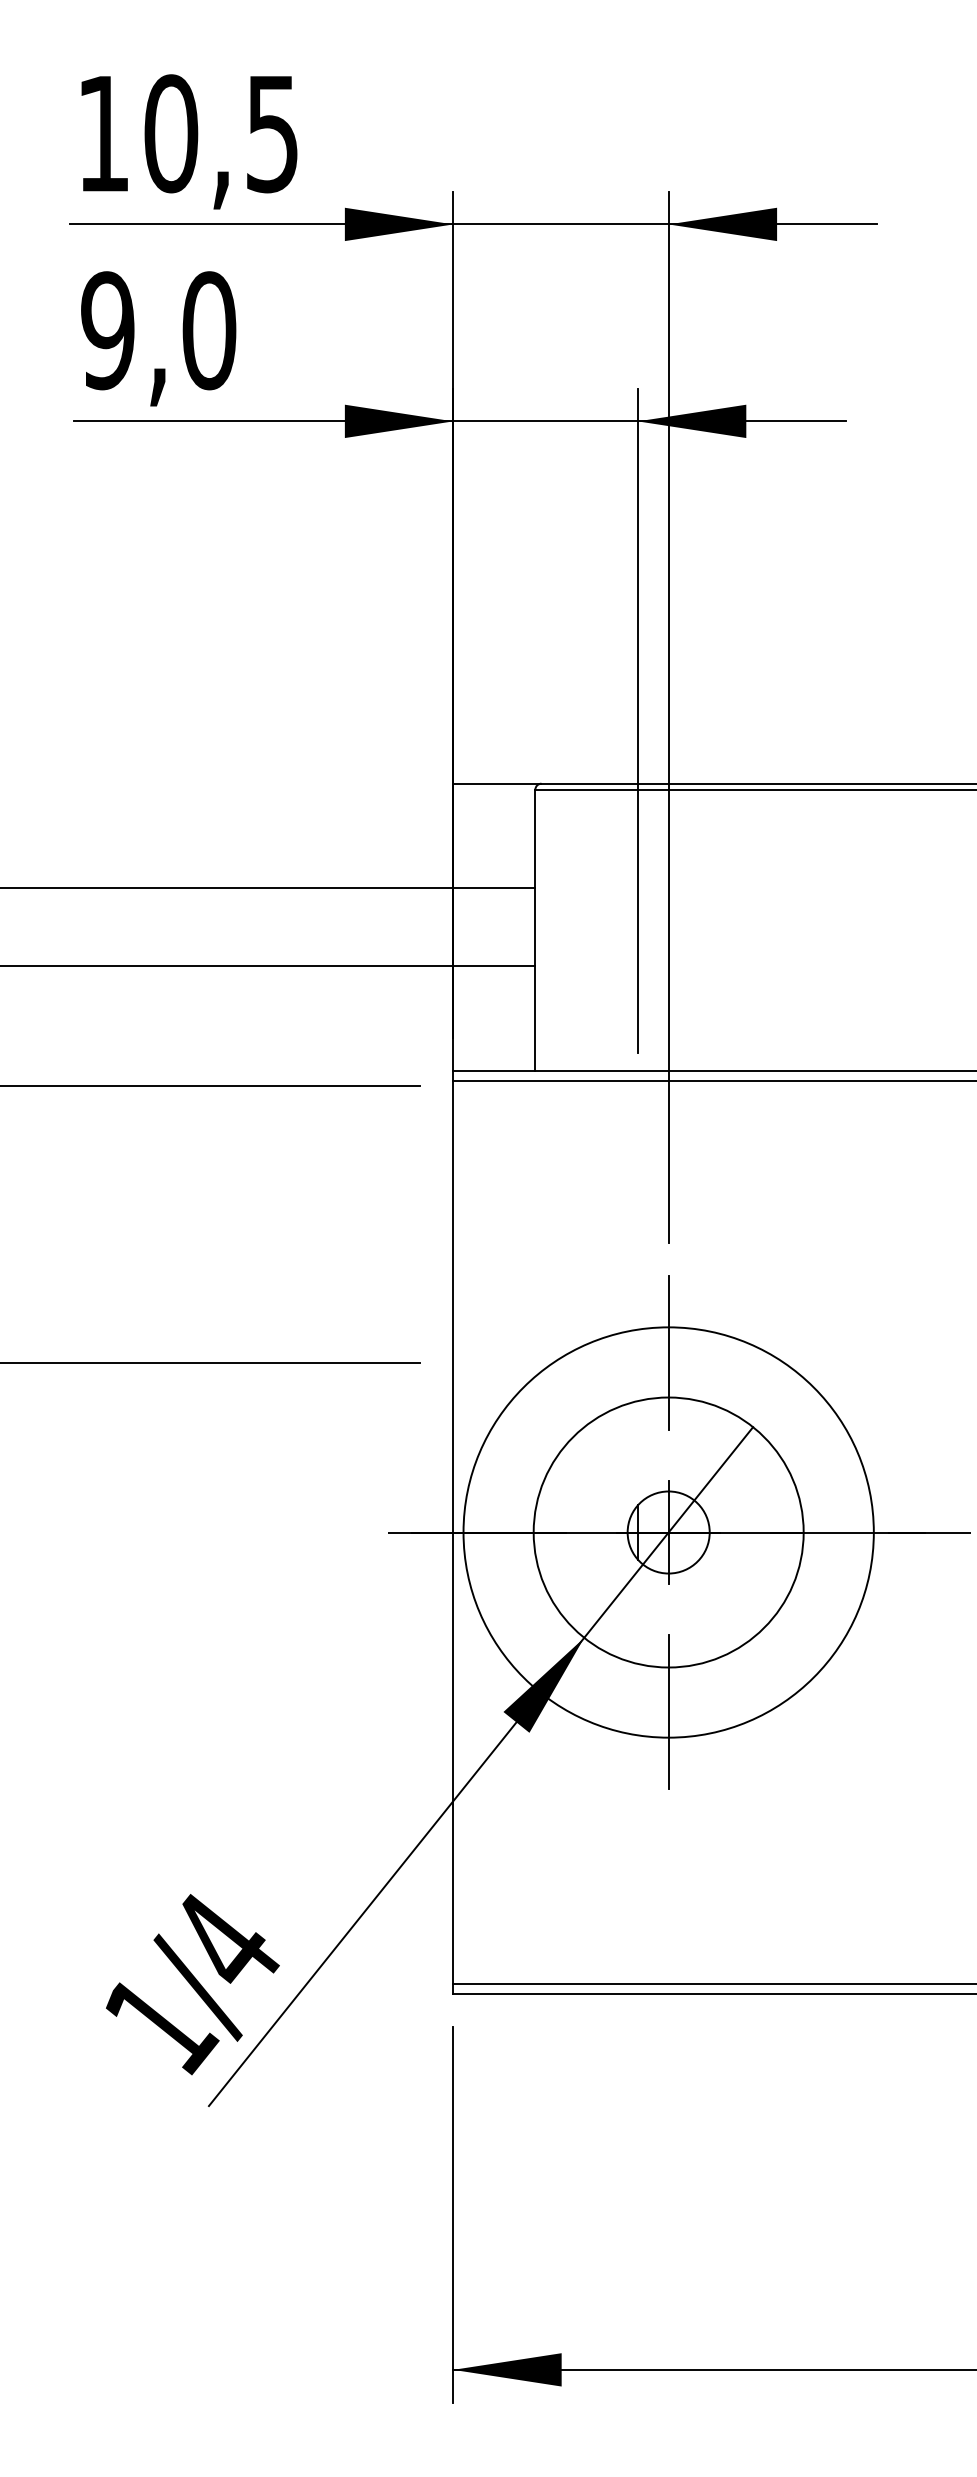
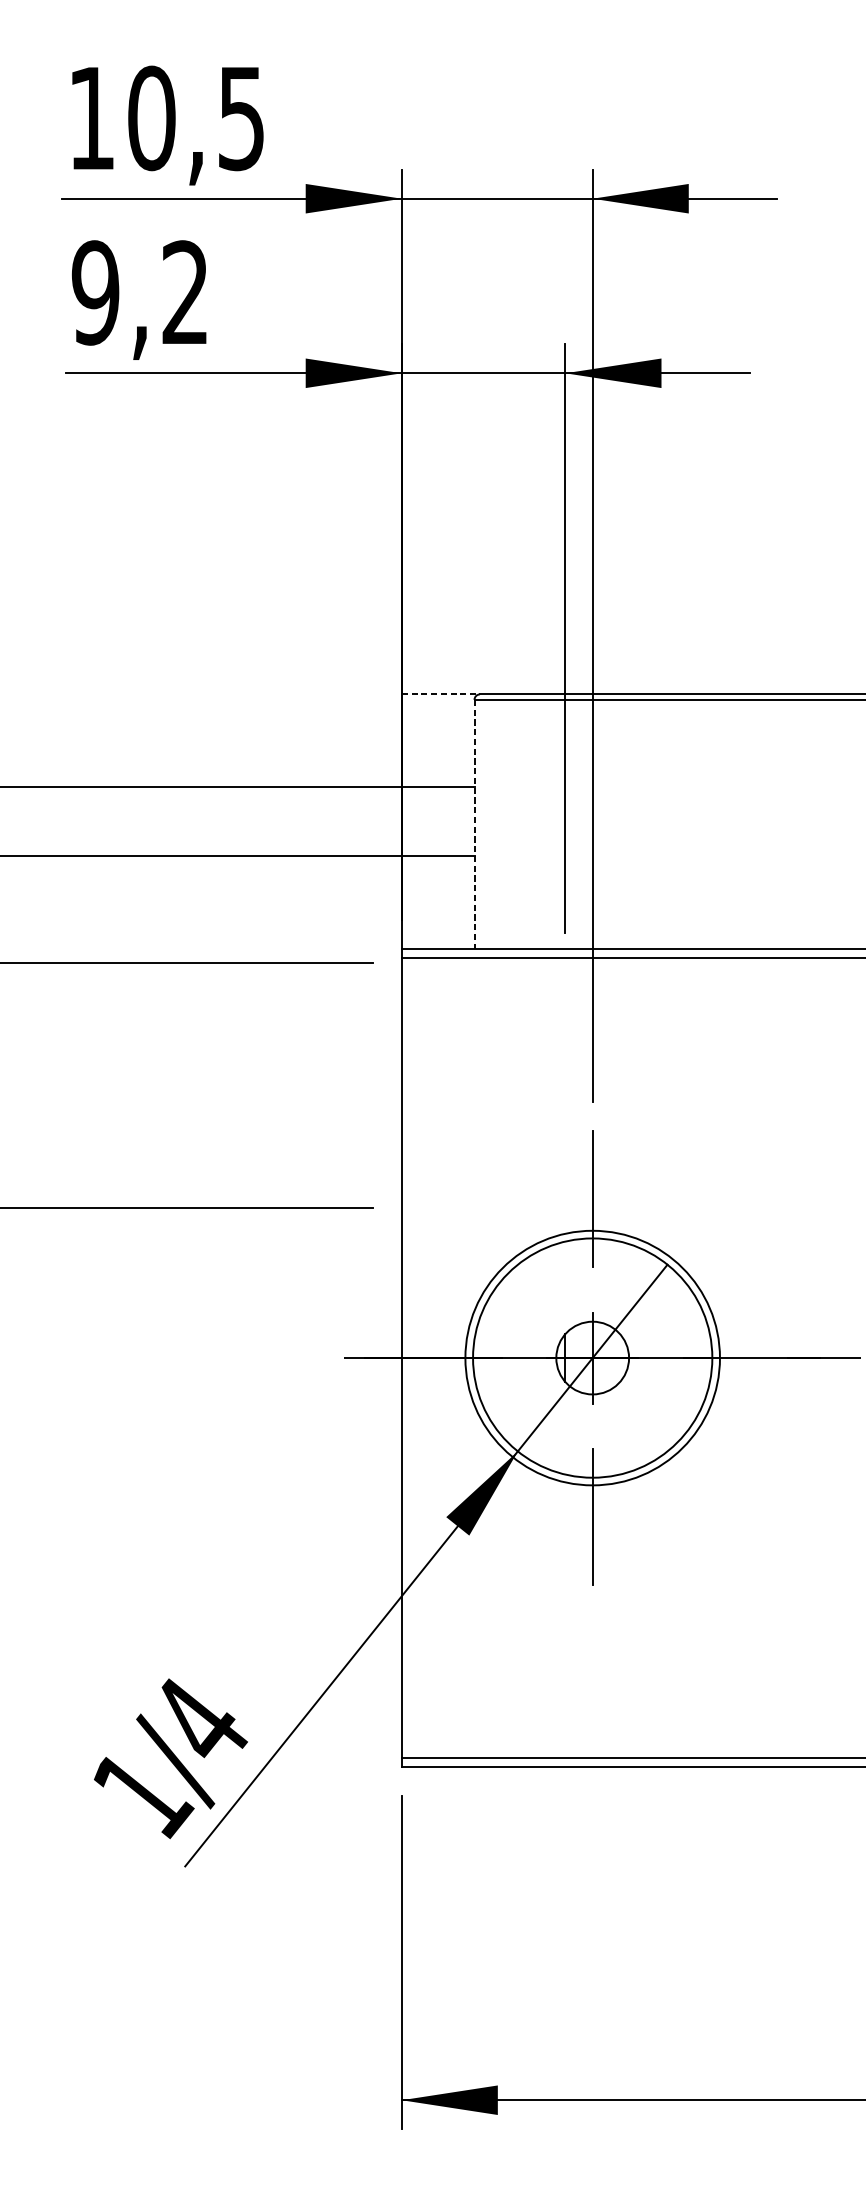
text: (209, 330) -> (185, 292), 9,0 -> 9,2
line: (497, 783) -> (440, 694), solid -> dashed
line: (535, 930) -> (474, 824), solid -> dashed
circle: (668, 1532) -> (592, 1358), size x0.7

